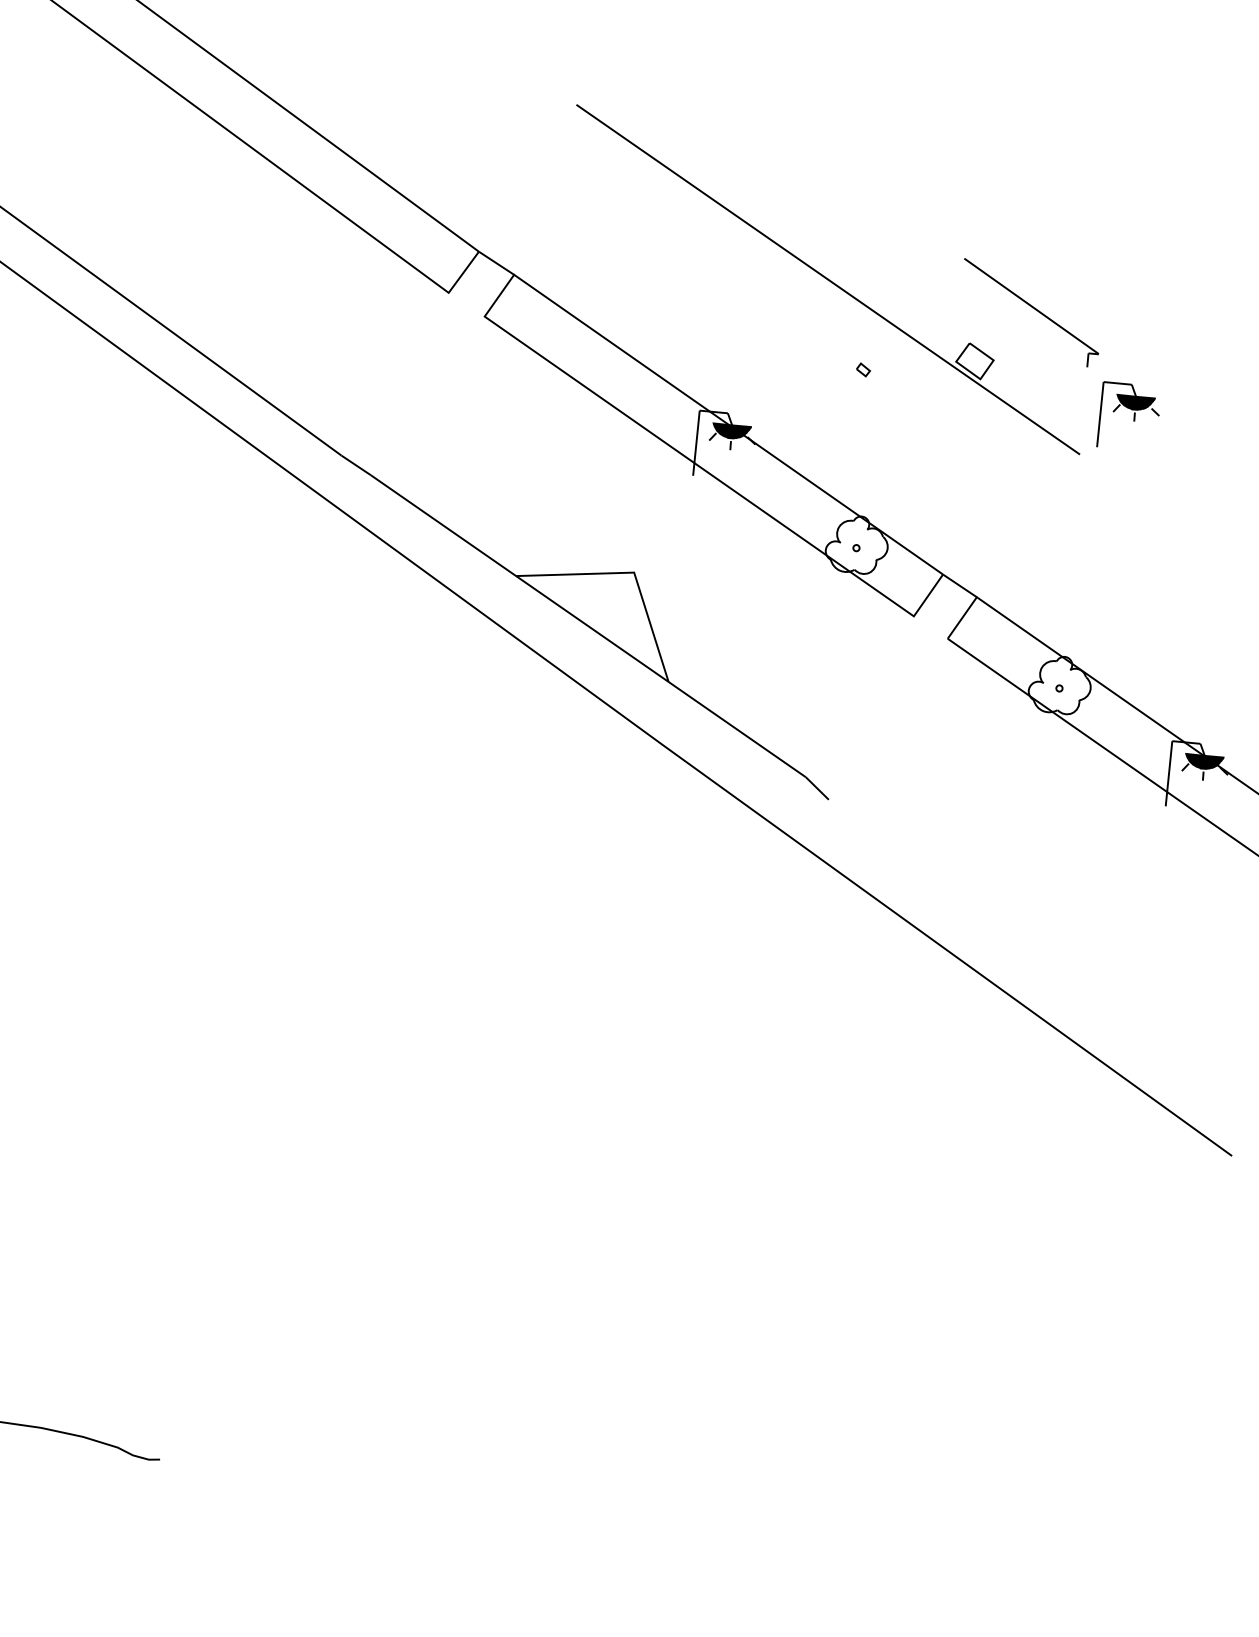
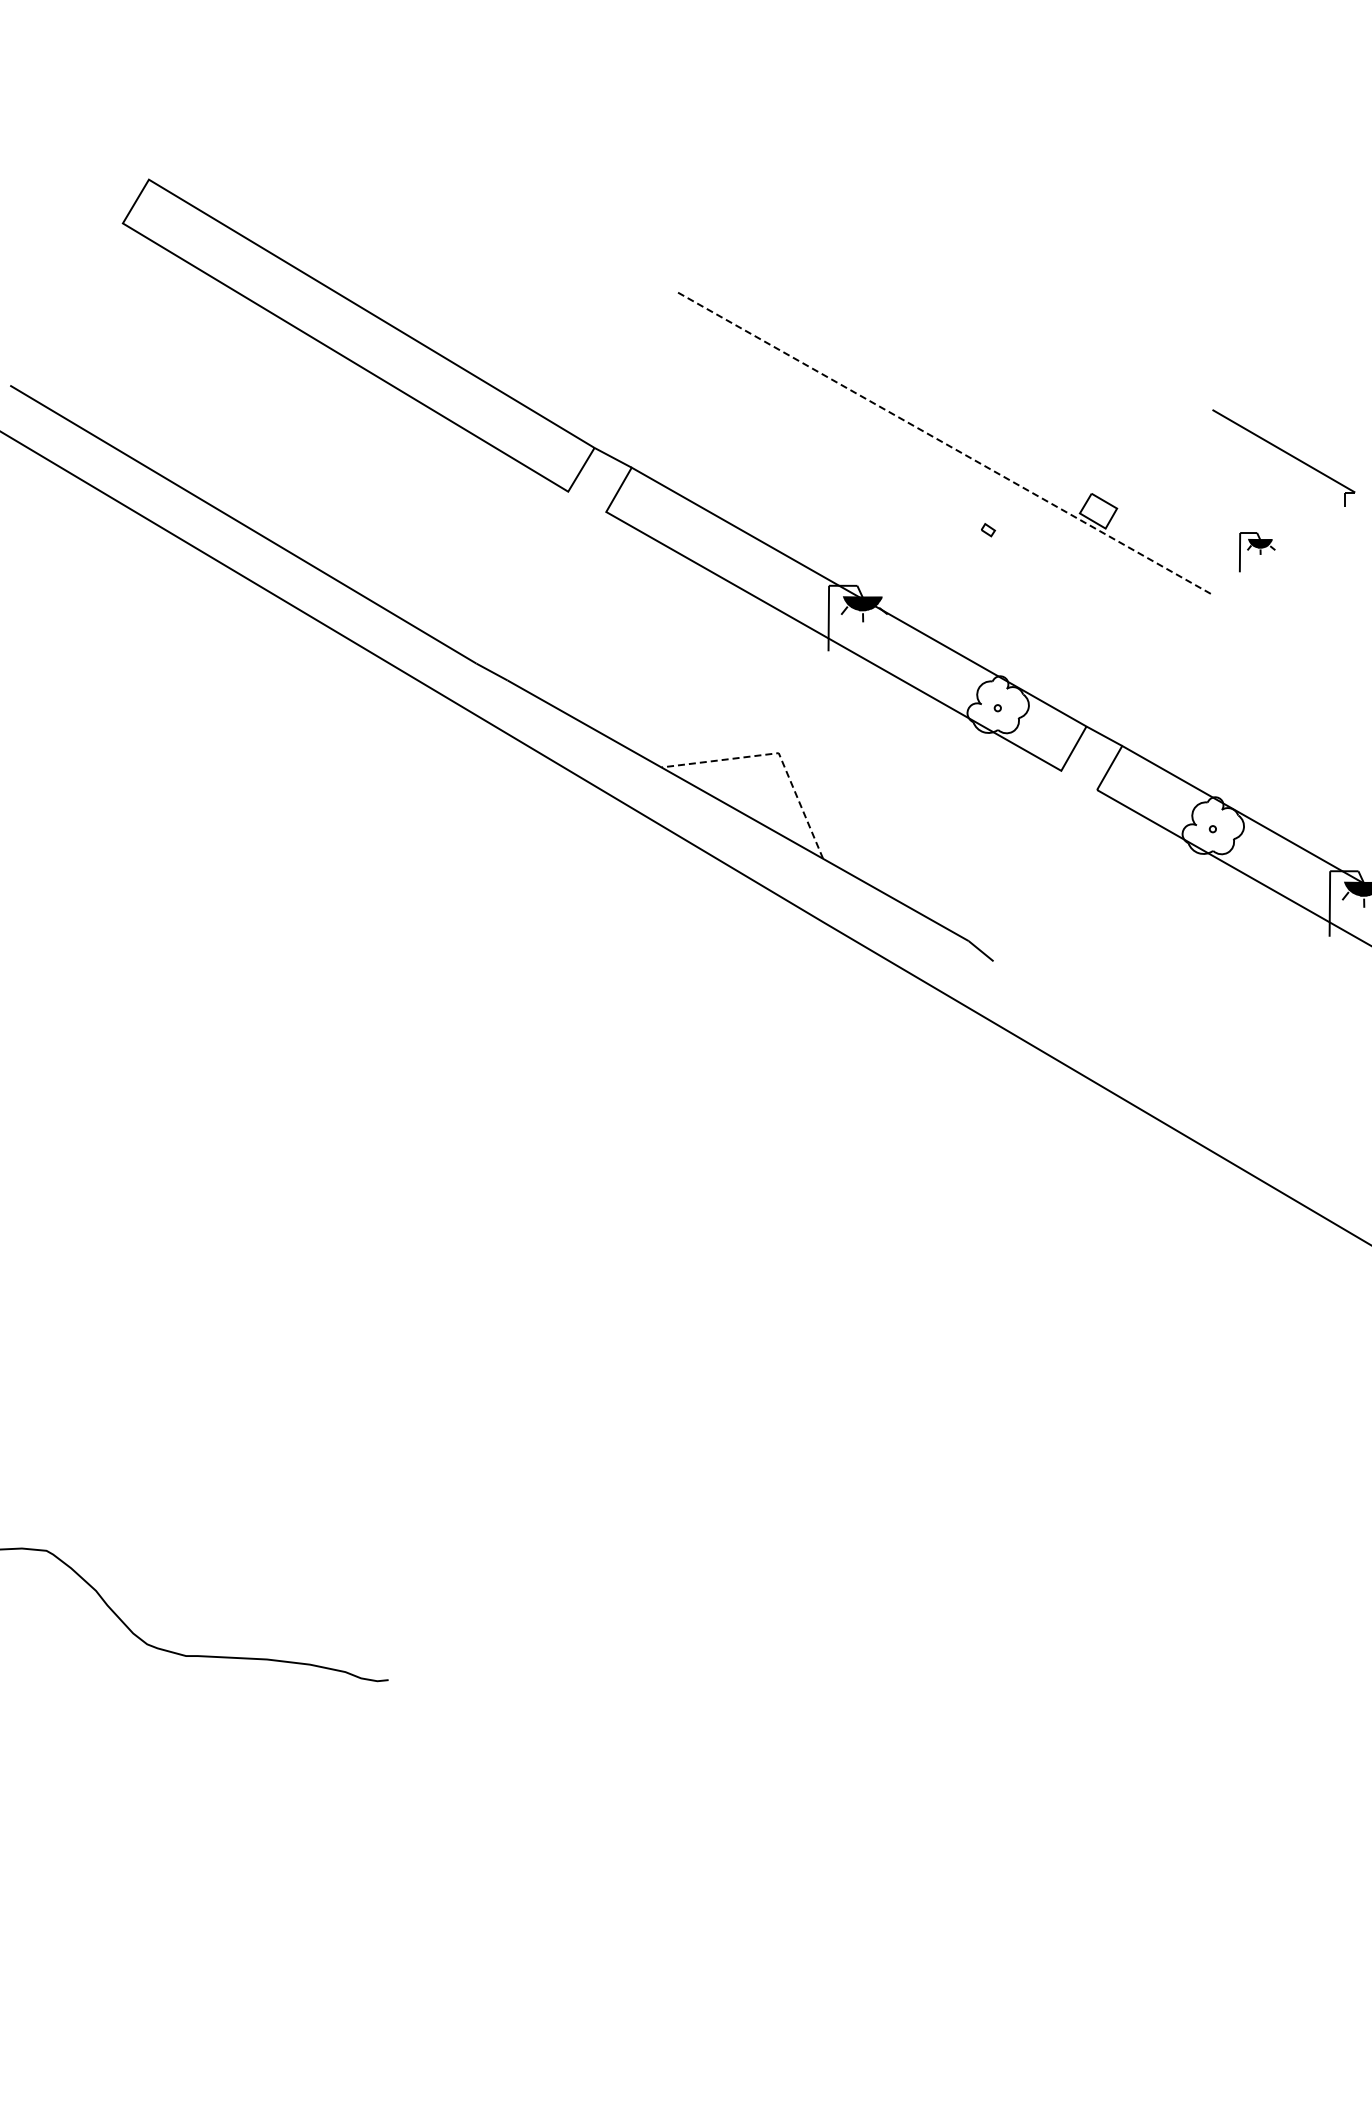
line: (827, 279) -> (944, 443), solid -> dashed
part: (1030, 312) -> (1283, 457), moved
part: (1129, 417) -> (1257, 552), size x0.6
line: (632, 572) -> (777, 753), solid -> dashed

